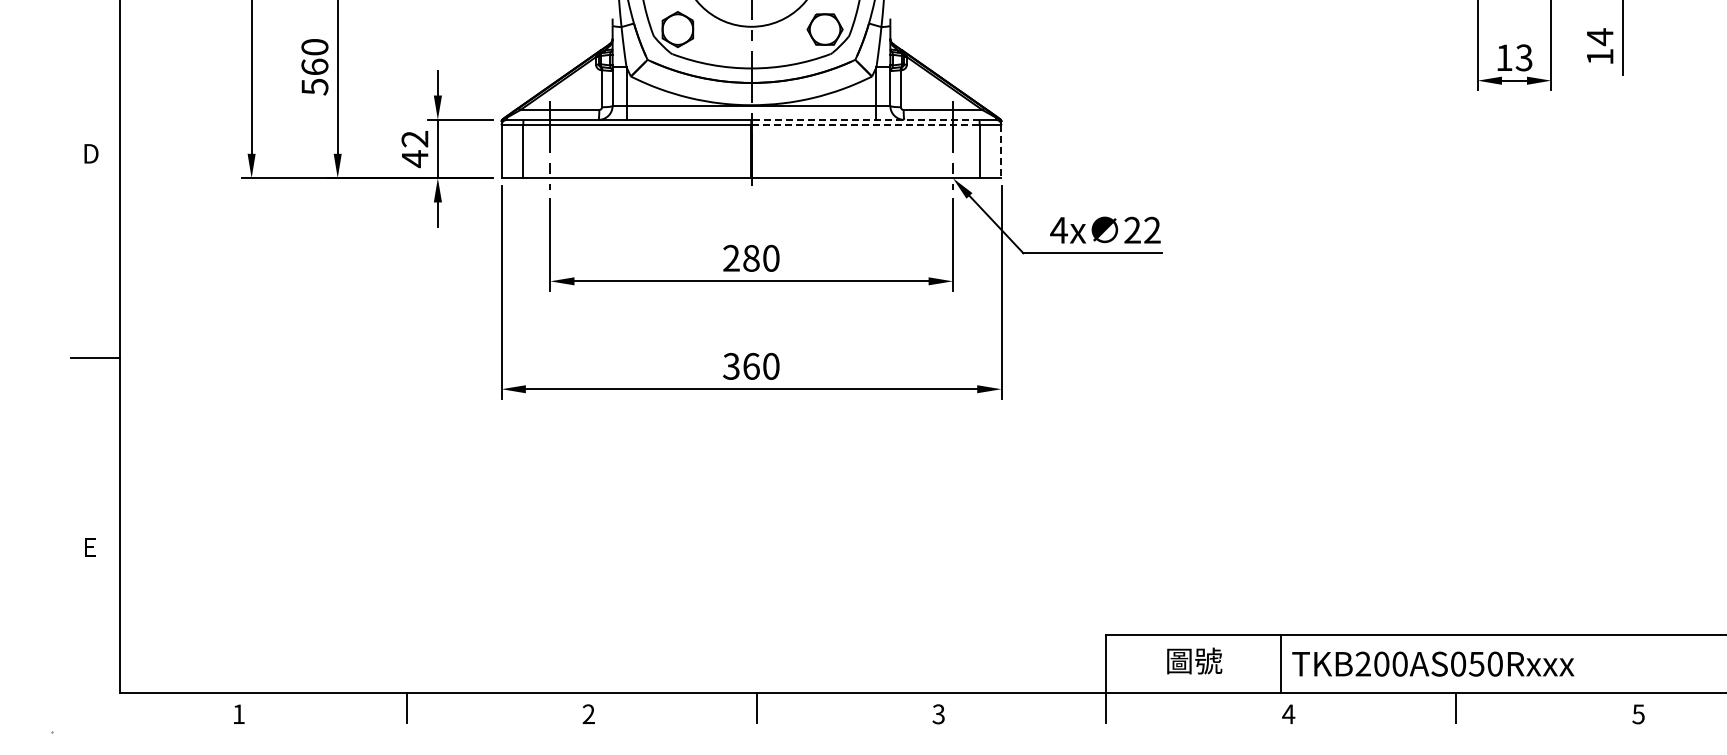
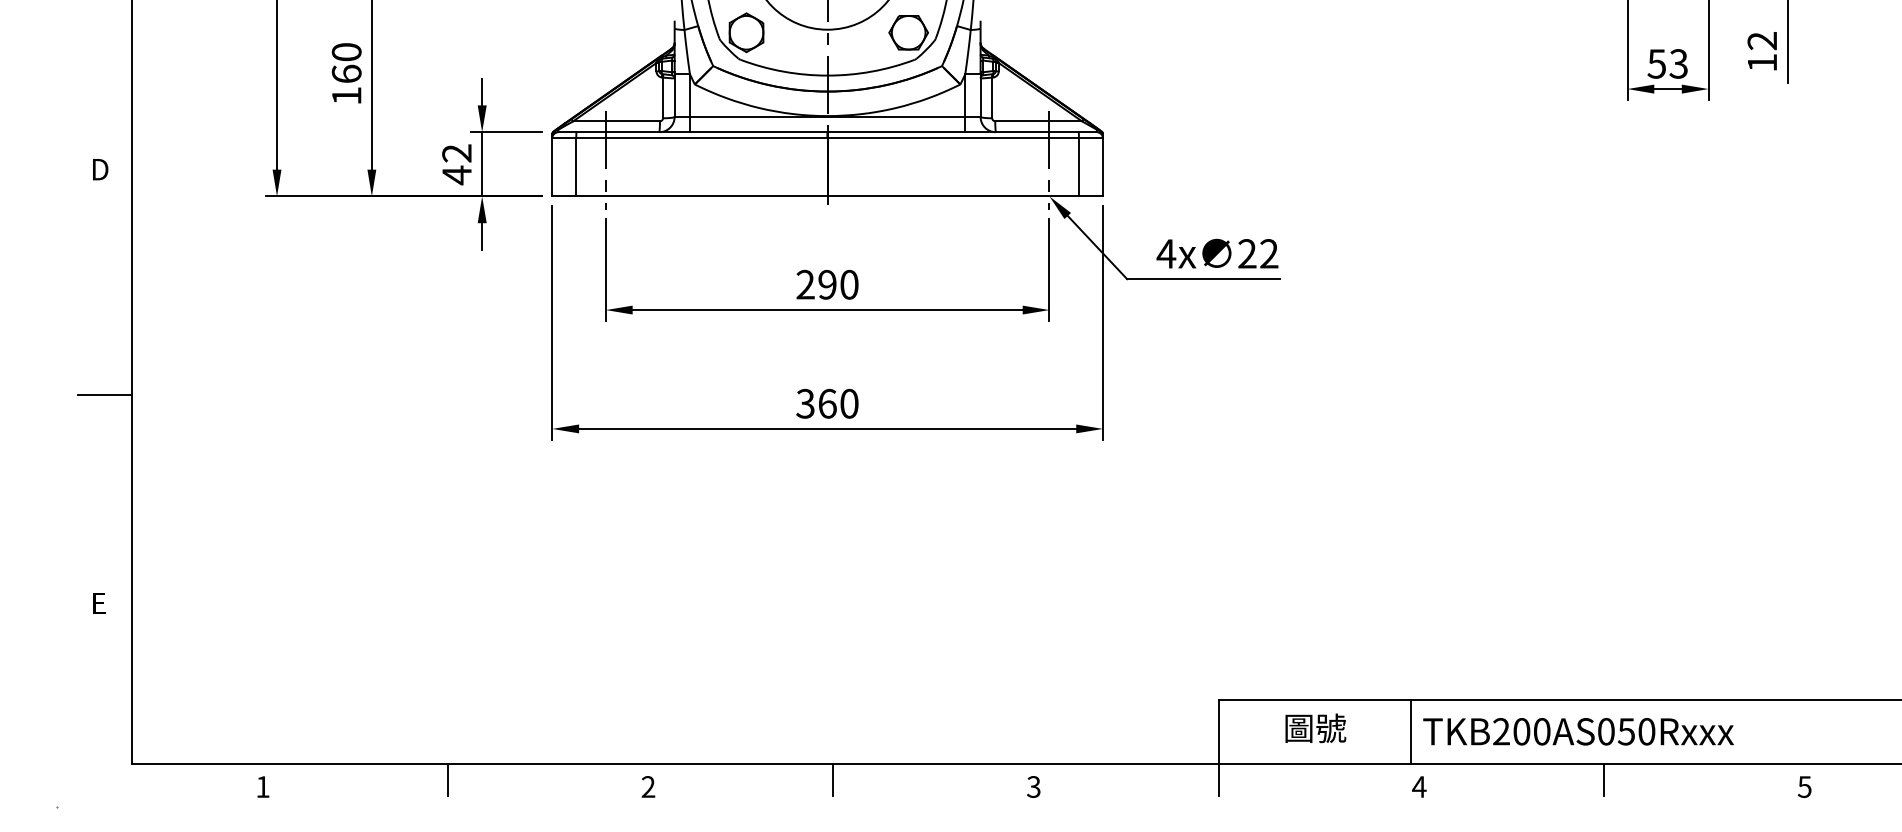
text: (1599, 37) -> (1761, 41), 14 -> 12
text: (1503, 57) -> (1655, 63), 13 -> 53
text: (314, 87) -> (346, 96), 560 -> 160
line: (865, 119) -> (953, 131), dashed -> solid
line: (866, 125) -> (954, 138), dashed -> solid
line: (1001, 152) -> (1103, 168), dashed -> solid
text: (751, 257) -> (827, 283), 280 -> 290

